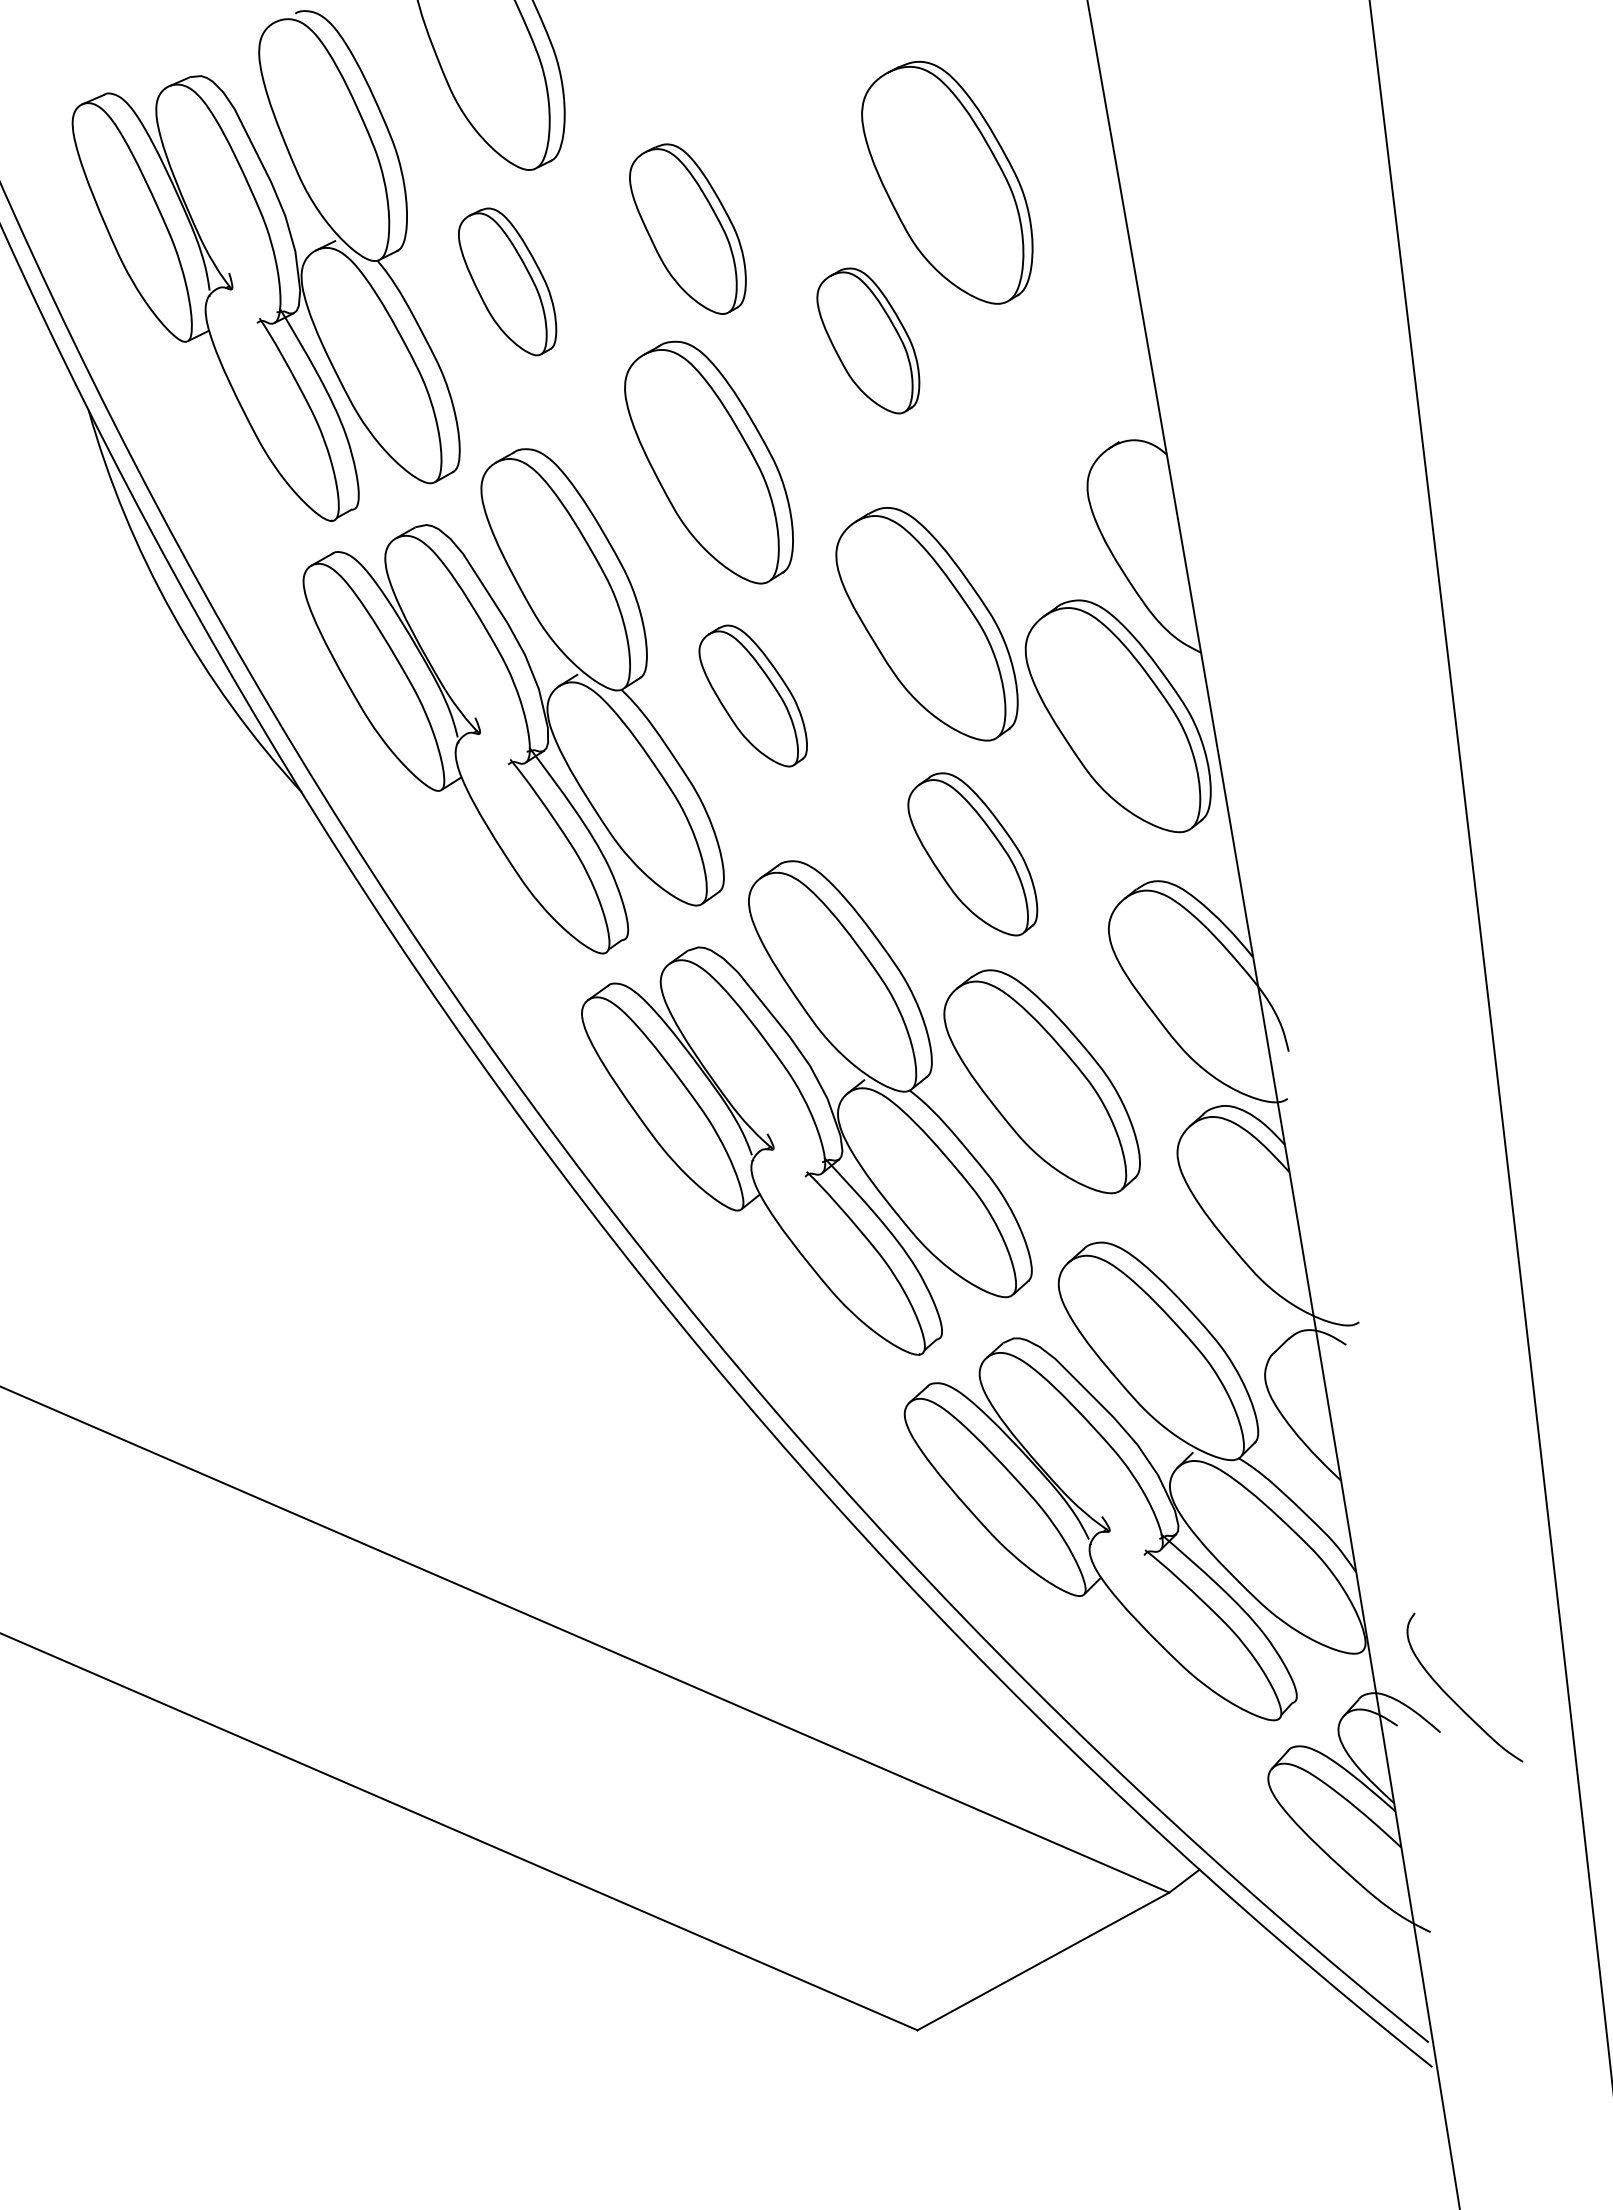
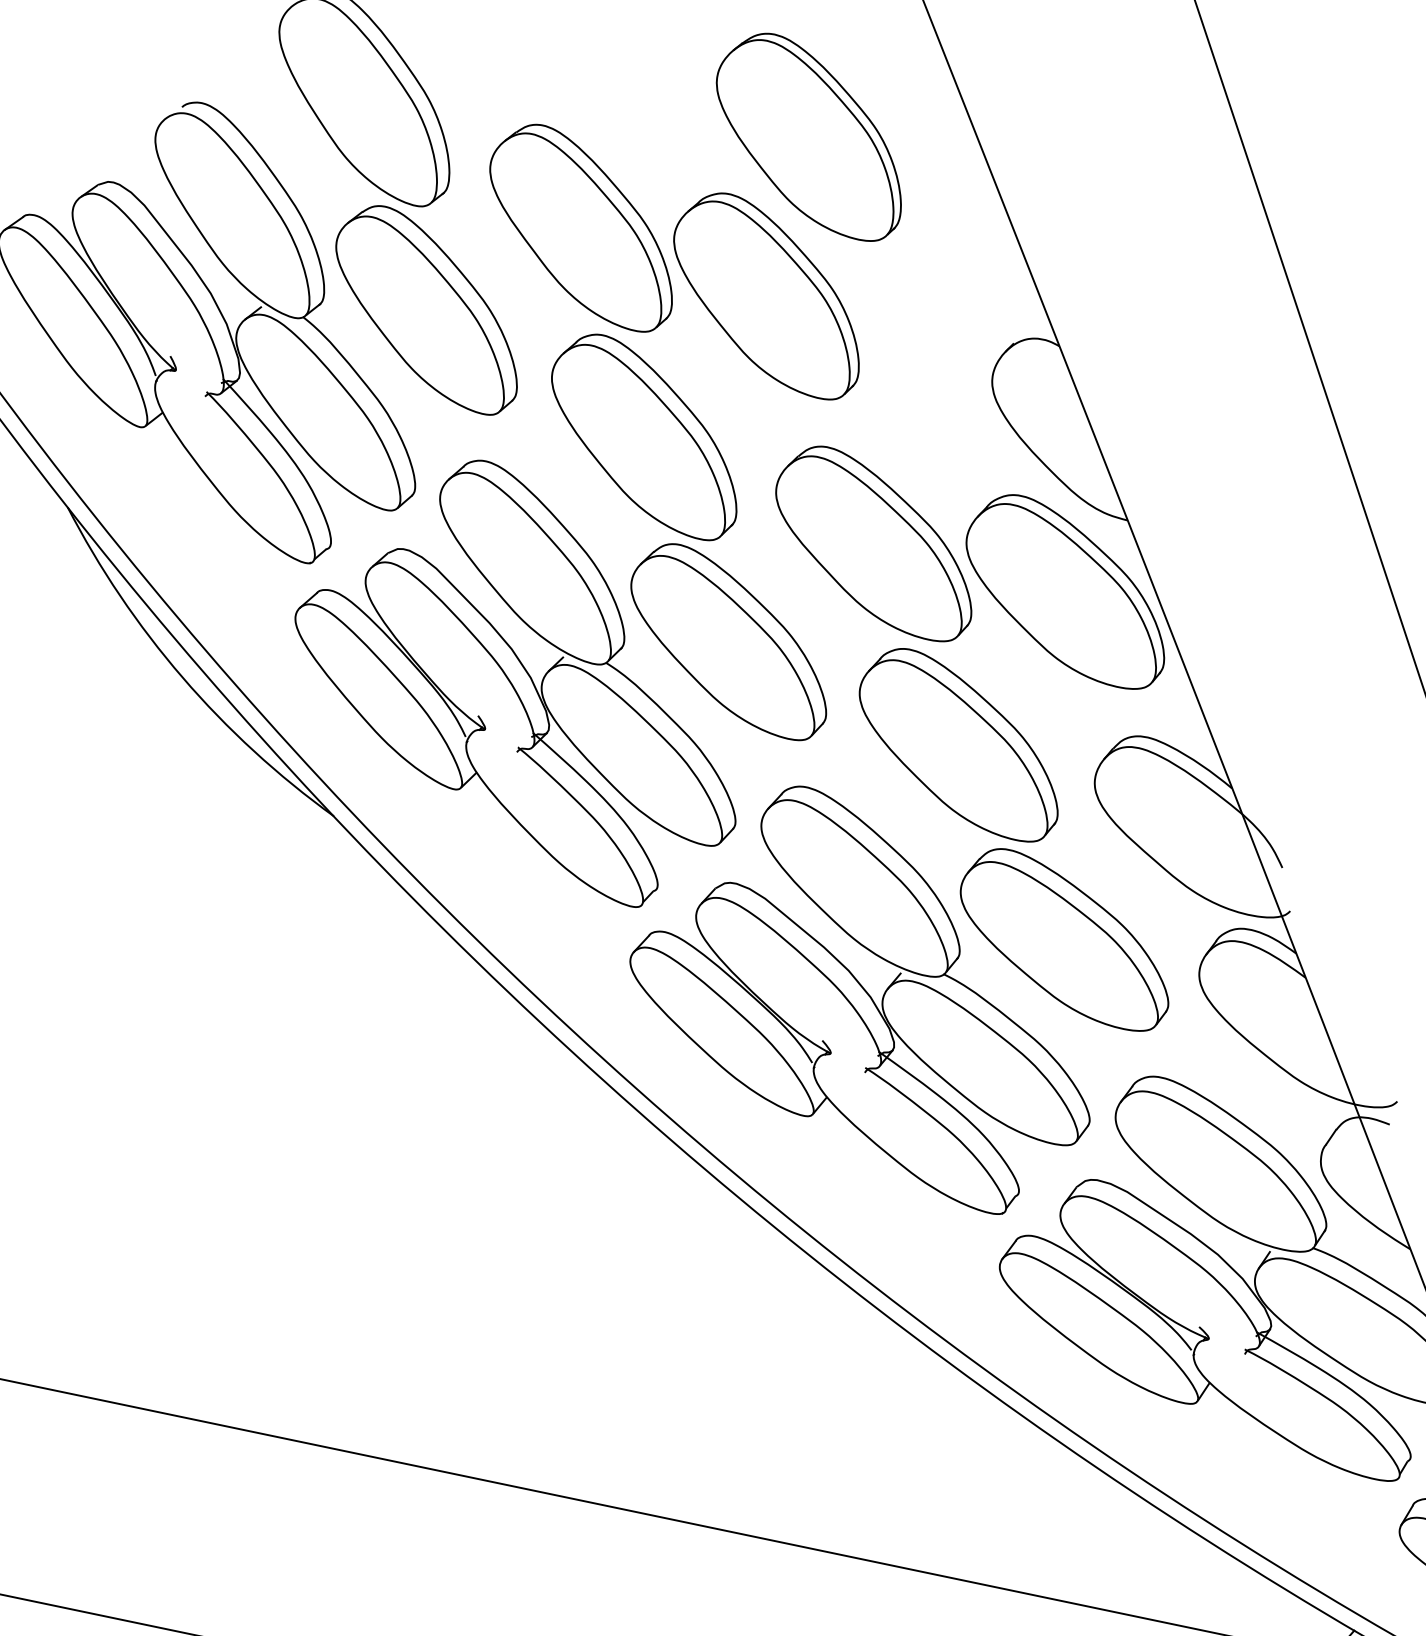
part: (687, 229) -> (580, 230), size x1.43
part: (507, 281) -> (425, 311), size x1.67
part: (868, 340) -> (766, 298), size x1.67
part: (752, 695) -> (726, 643), size x1.67
part: (972, 854) -> (957, 747), size x1.43

